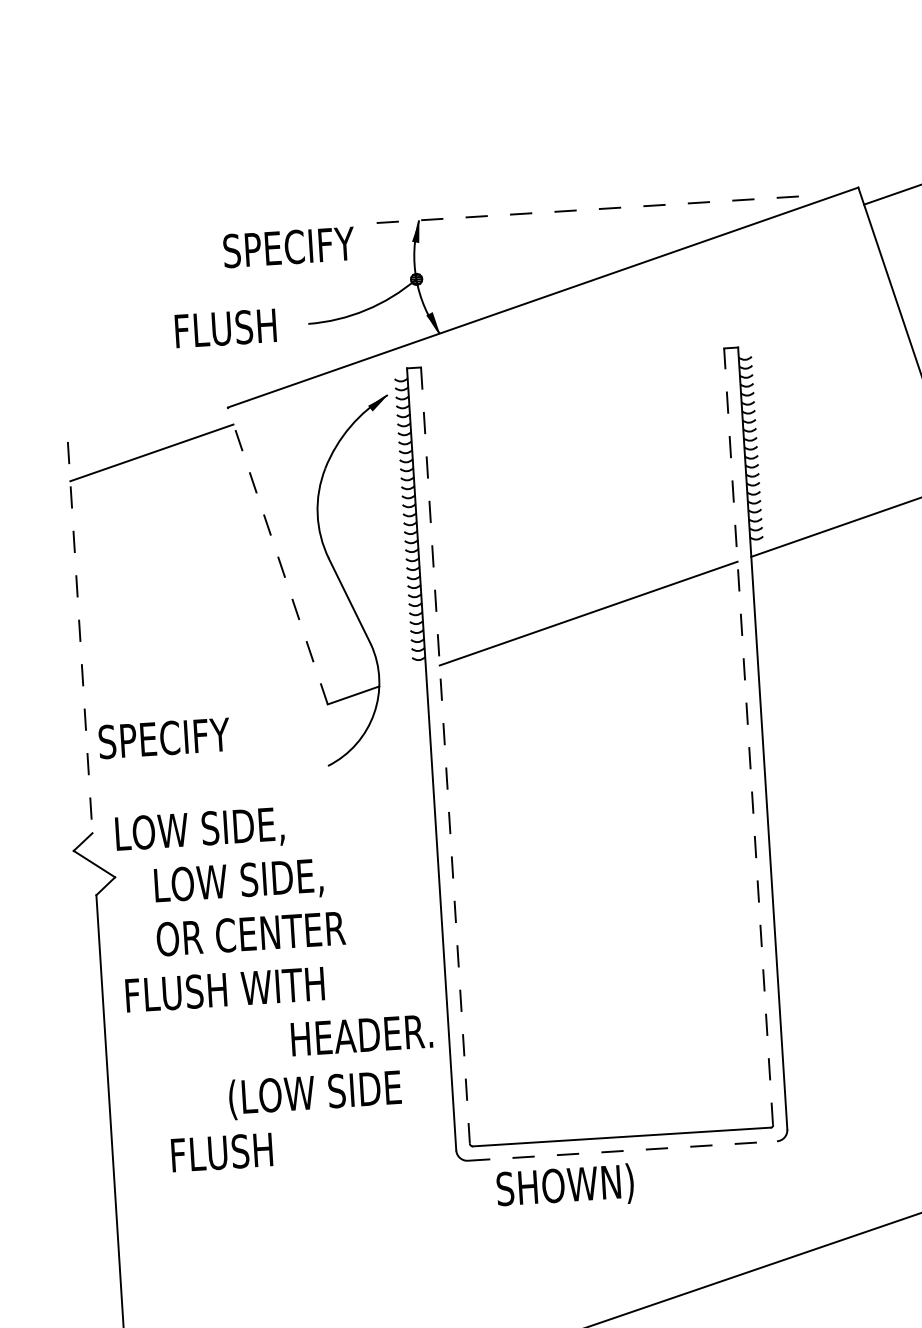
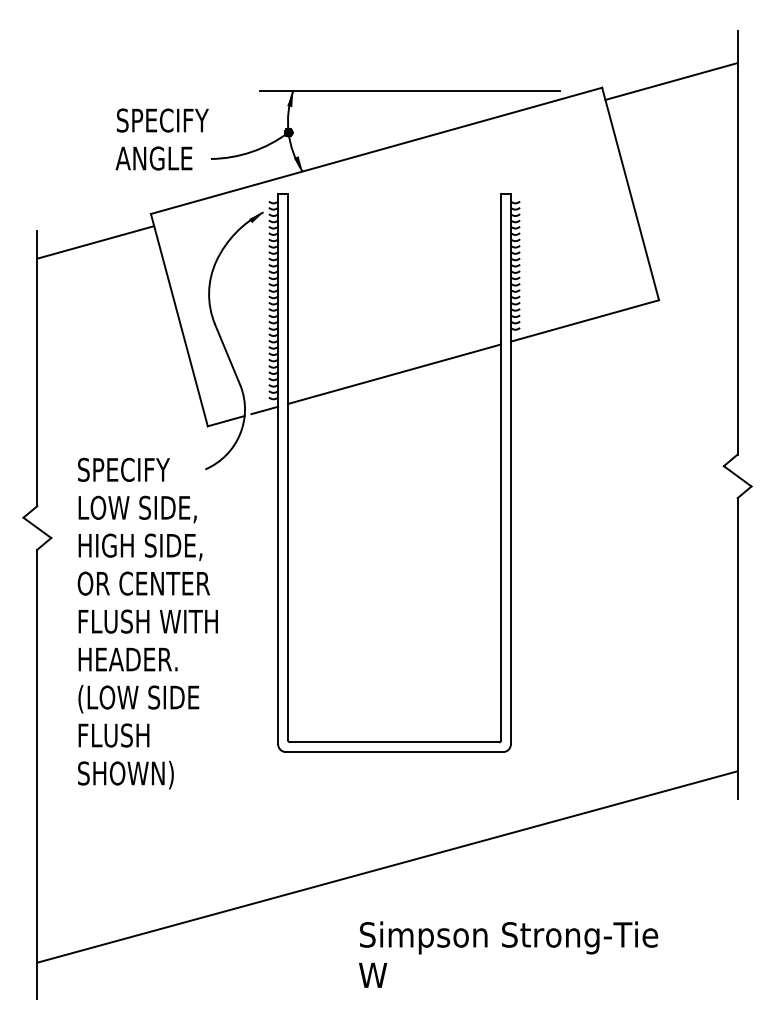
line: (584, 210) -> (409, 91), dashed -> solid
text: (288, 247) -> (162, 120), moved
text: (226, 328) -> (153, 158), FLUSH -> ANGLE
line: (278, 556) -> (179, 320), dashed -> solid
line: (80, 637) -> (37, 368), dashed -> solid
line: (406, 676) -> (264, 410), added
line: (749, 736) -> (501, 467), dashed -> solid
text: (163, 737) -> (123, 469), moved
line: (444, 755) -> (287, 467), dashed -> solid
text: (199, 831) -> (137, 509), moved
text: (244, 882) -> (141, 547), LOW SIDE, -> HIGH SIDE,
text: (223, 989) -> (147, 621), moved
text: (361, 1035) -> (127, 659), moved
text: (314, 1095) -> (138, 699), moved
line: (622, 1151) -> (394, 752), dashed -> solid
text: (564, 1186) -> (125, 774), moved

